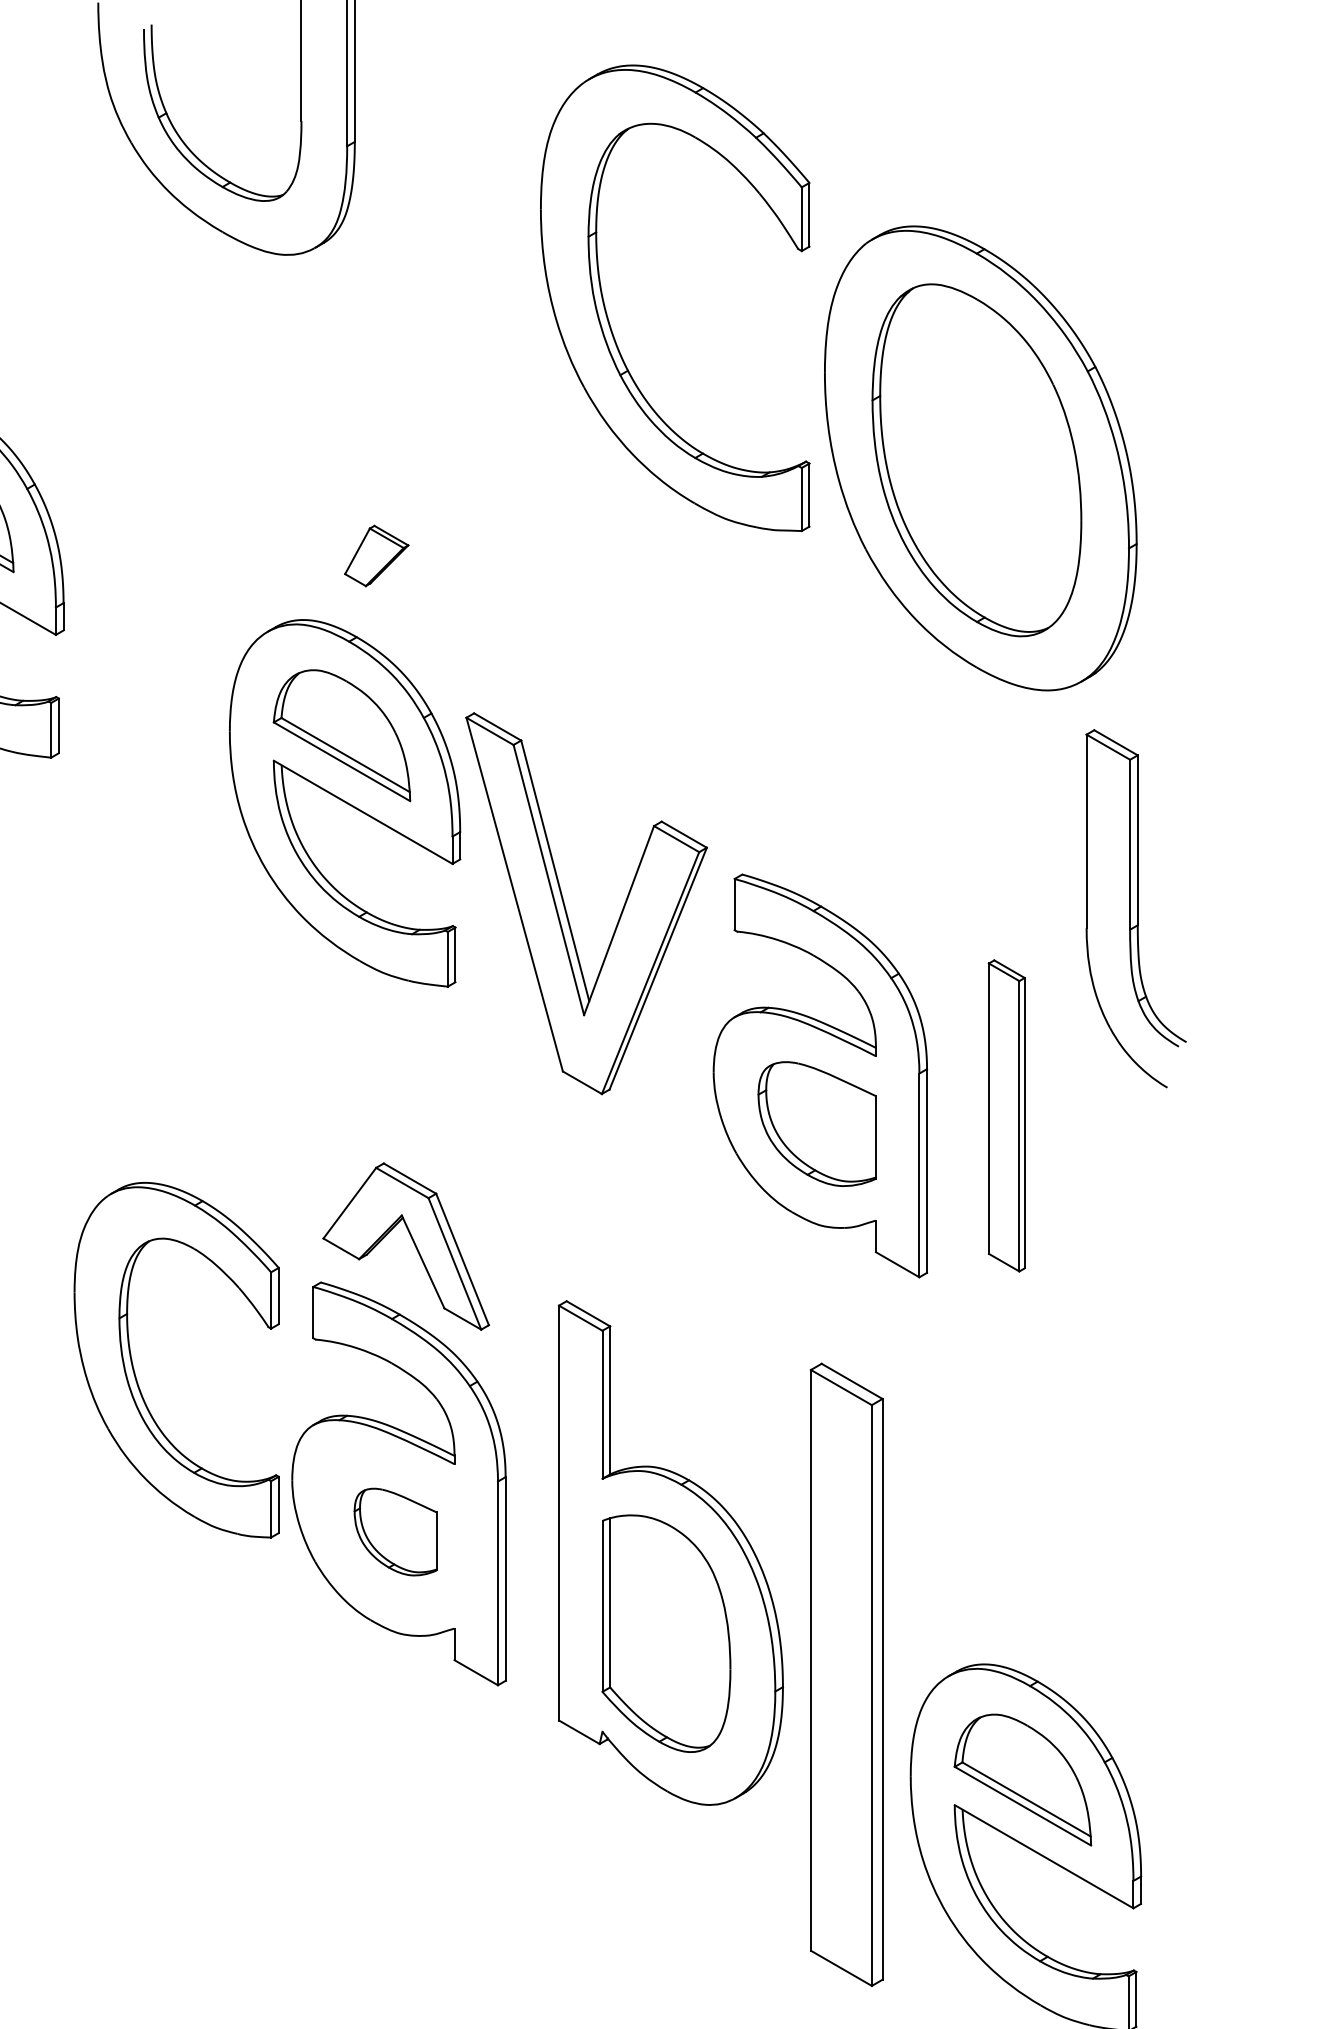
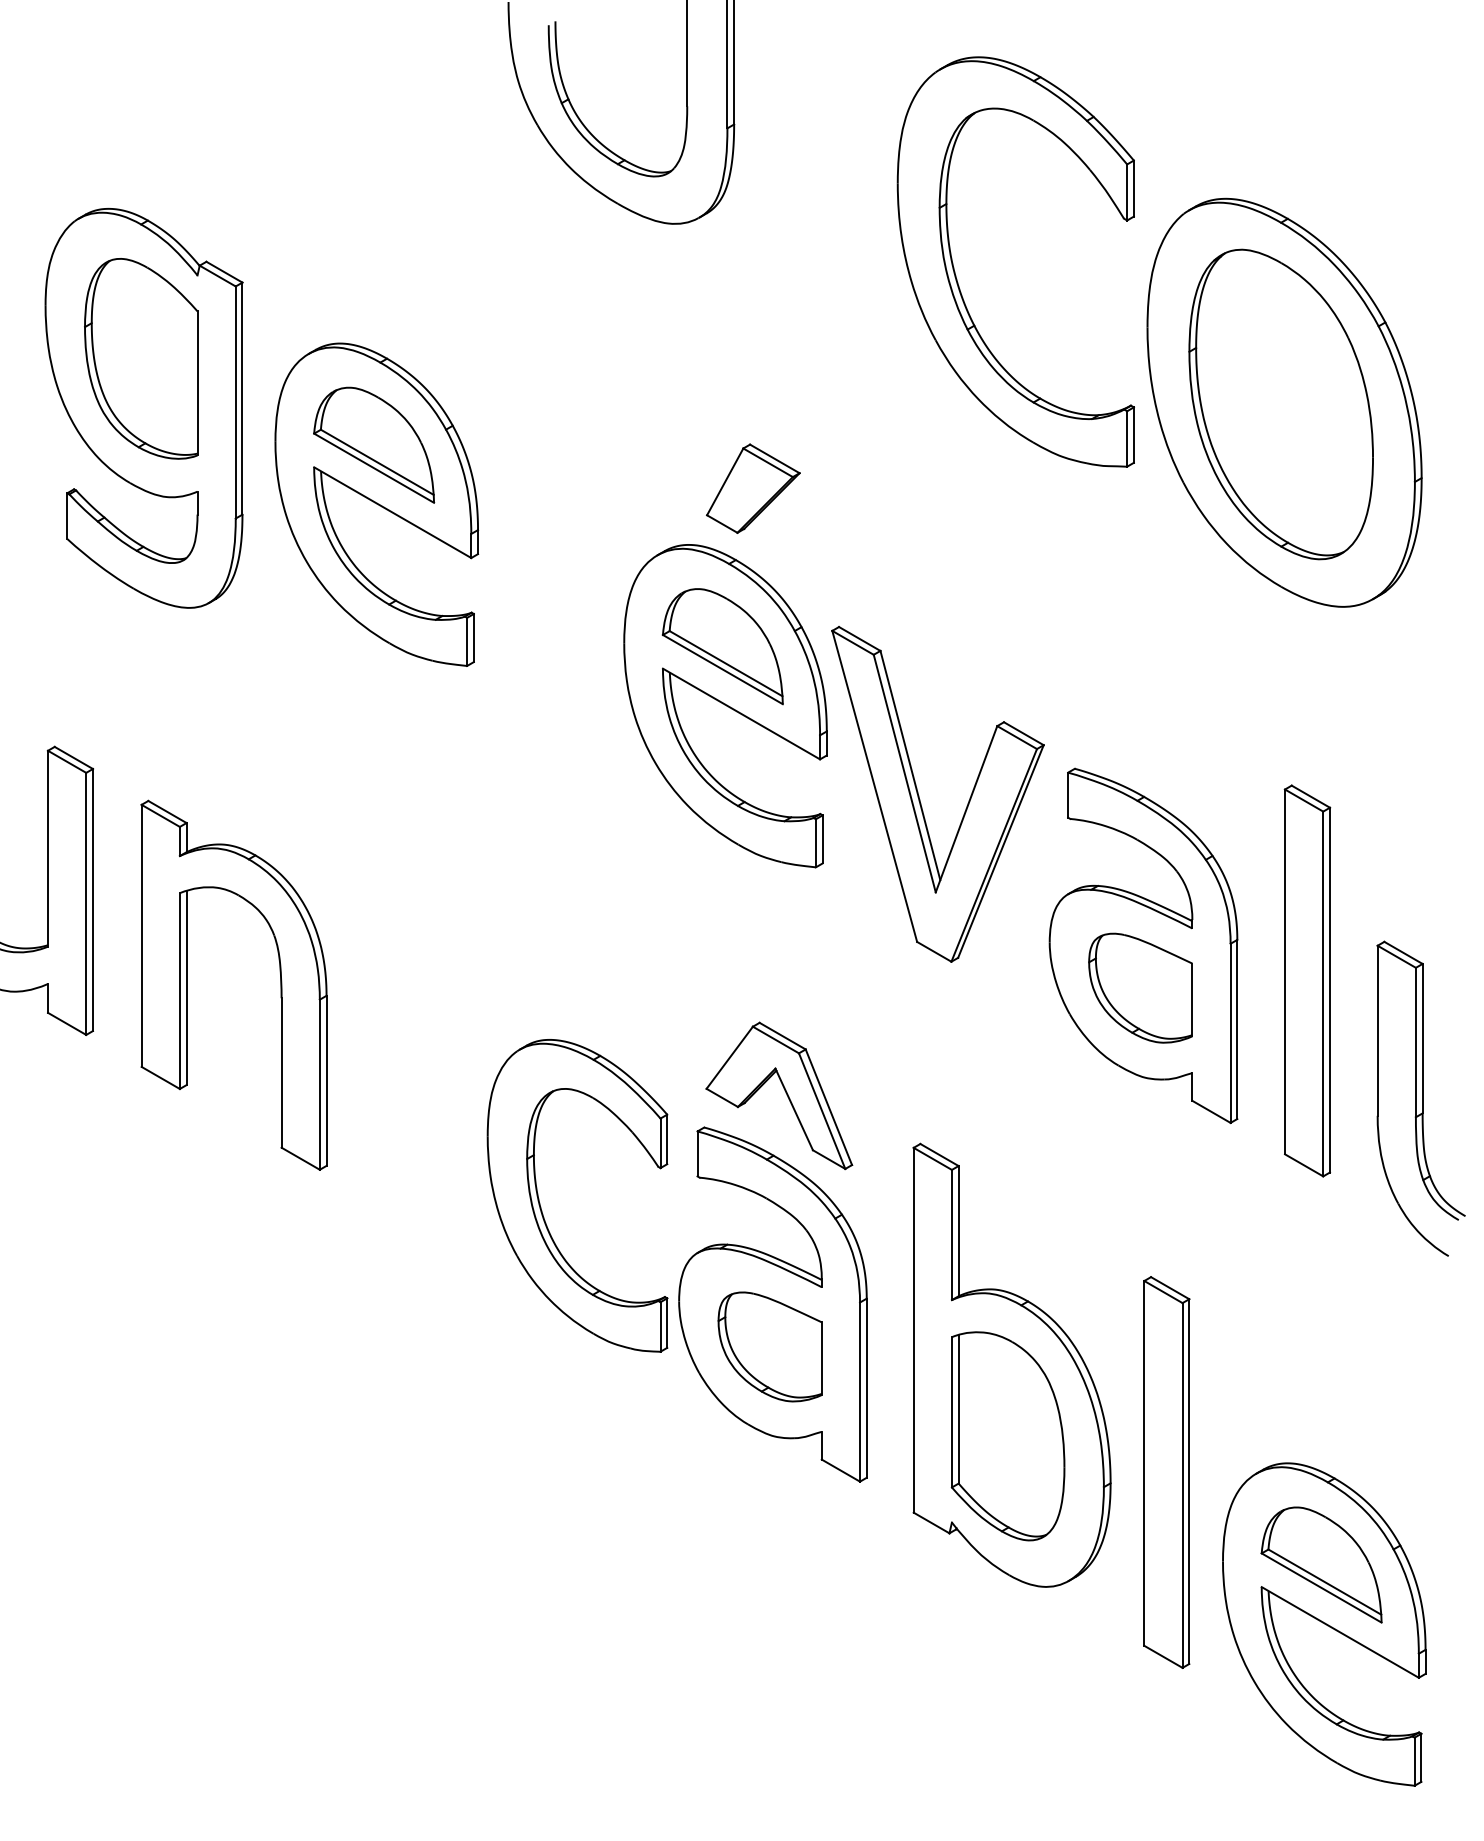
part: (376, 555) -> (753, 488), size x1.67
part: (1135, 908) -> (1420, 1098), moved
part: (1006, 1115) -> (1307, 980), size x1.43
part: (395, 1531) -> (769, 1346), size x1.43
part: (846, 1674) -> (1166, 1472), size x0.71

